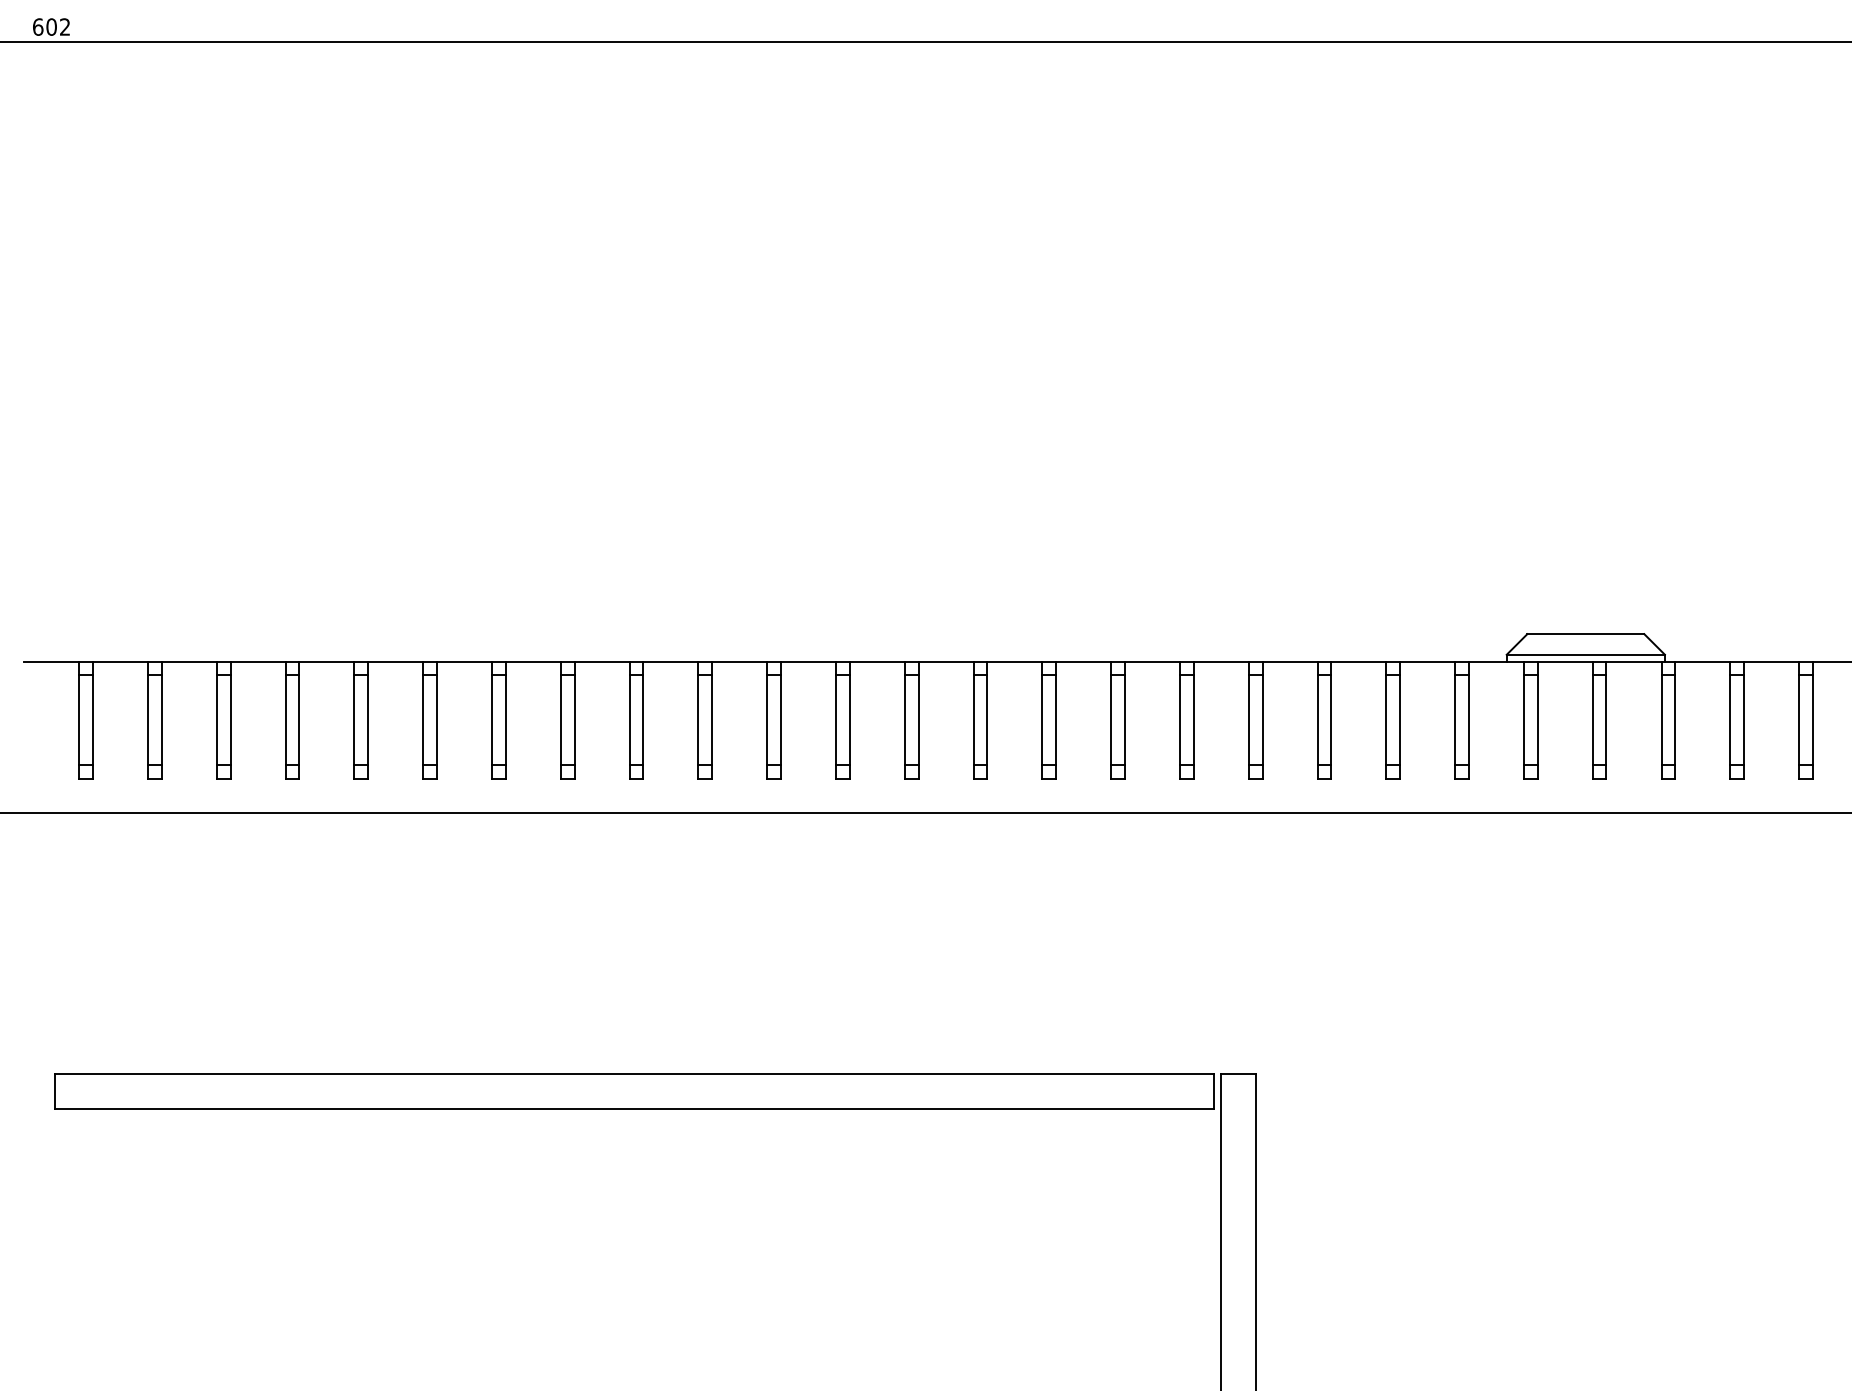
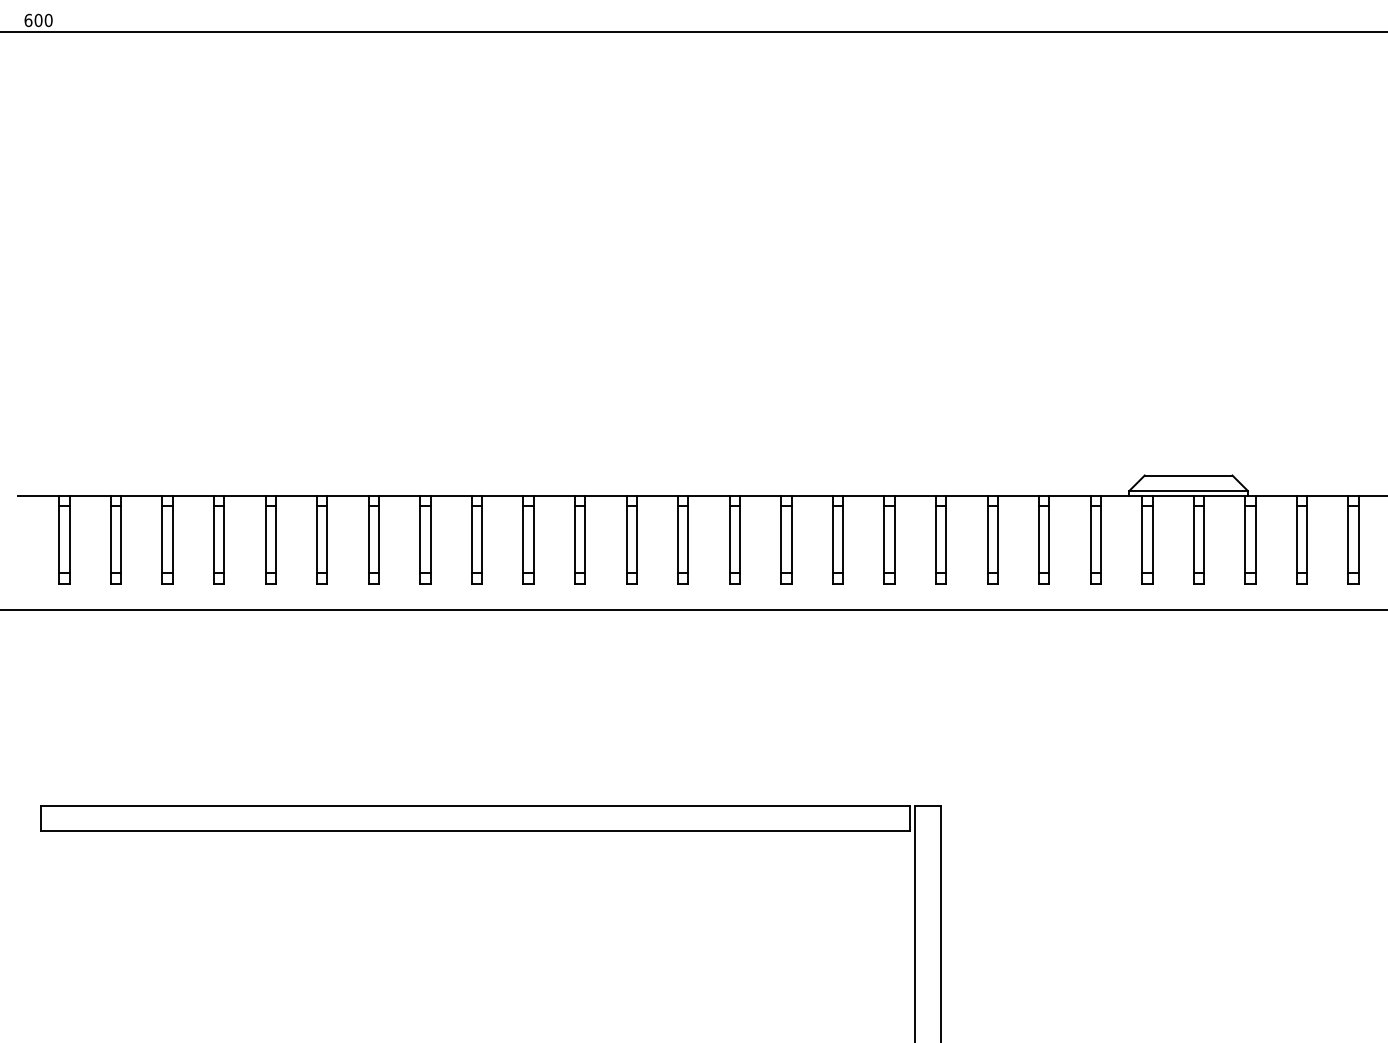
text: (64, 26) -> (48, 20), 602 -> 600

